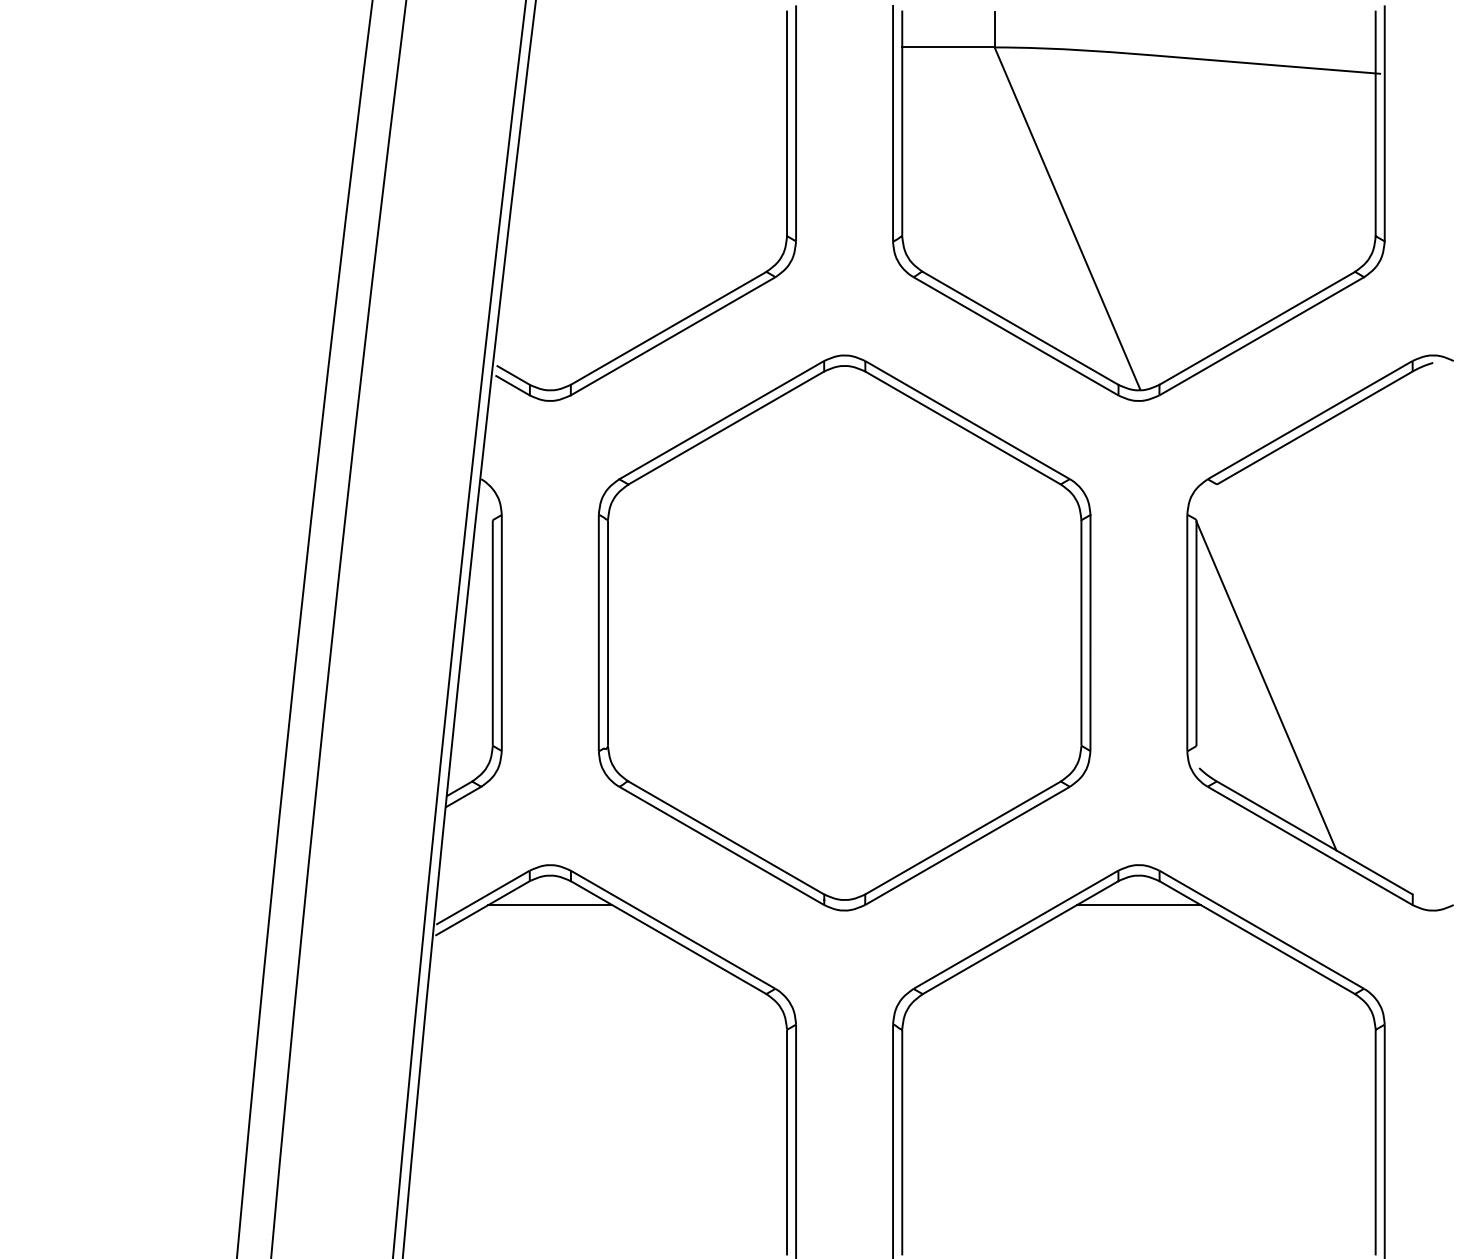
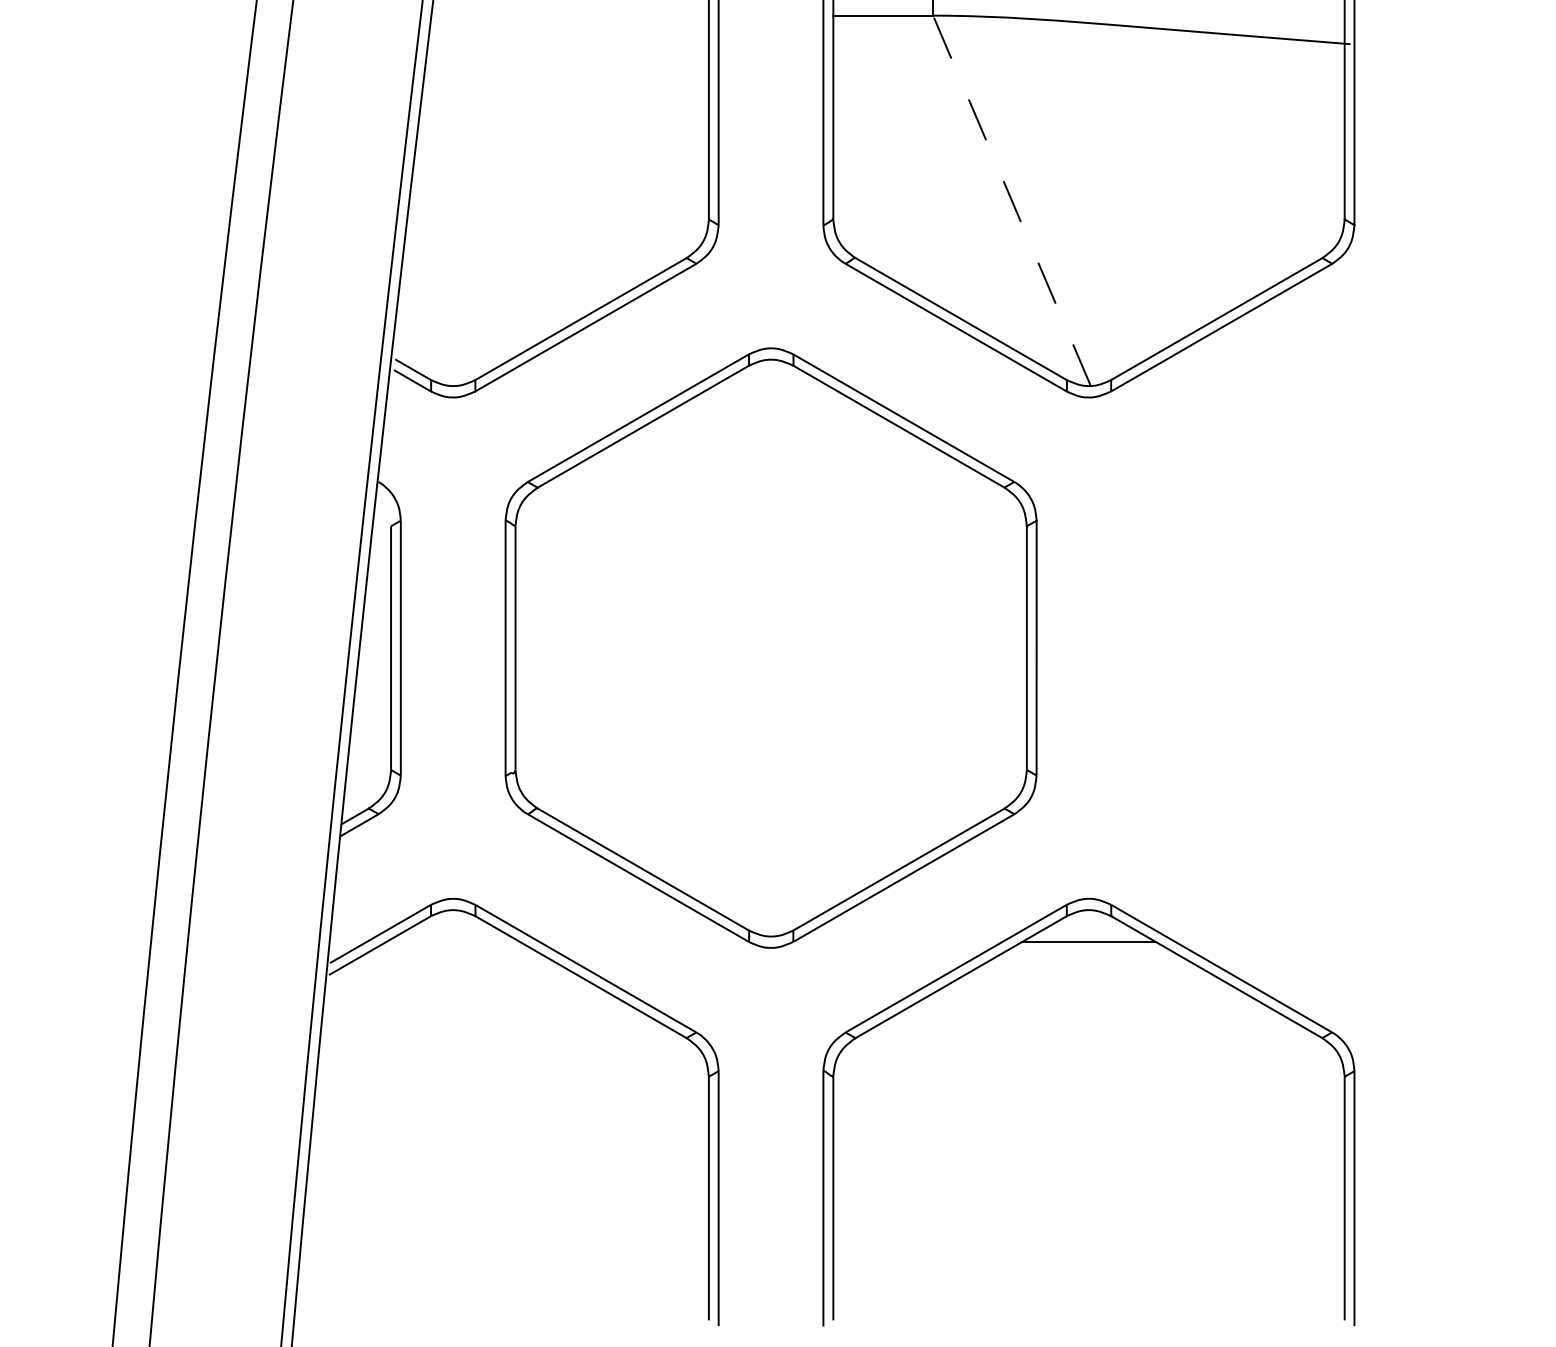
line: (1067, 218) -> (1011, 200), solid -> dashed
part: (1256, 659) -> (1215, 676), removed
line: (550, 905) -> (453, 942), removed

